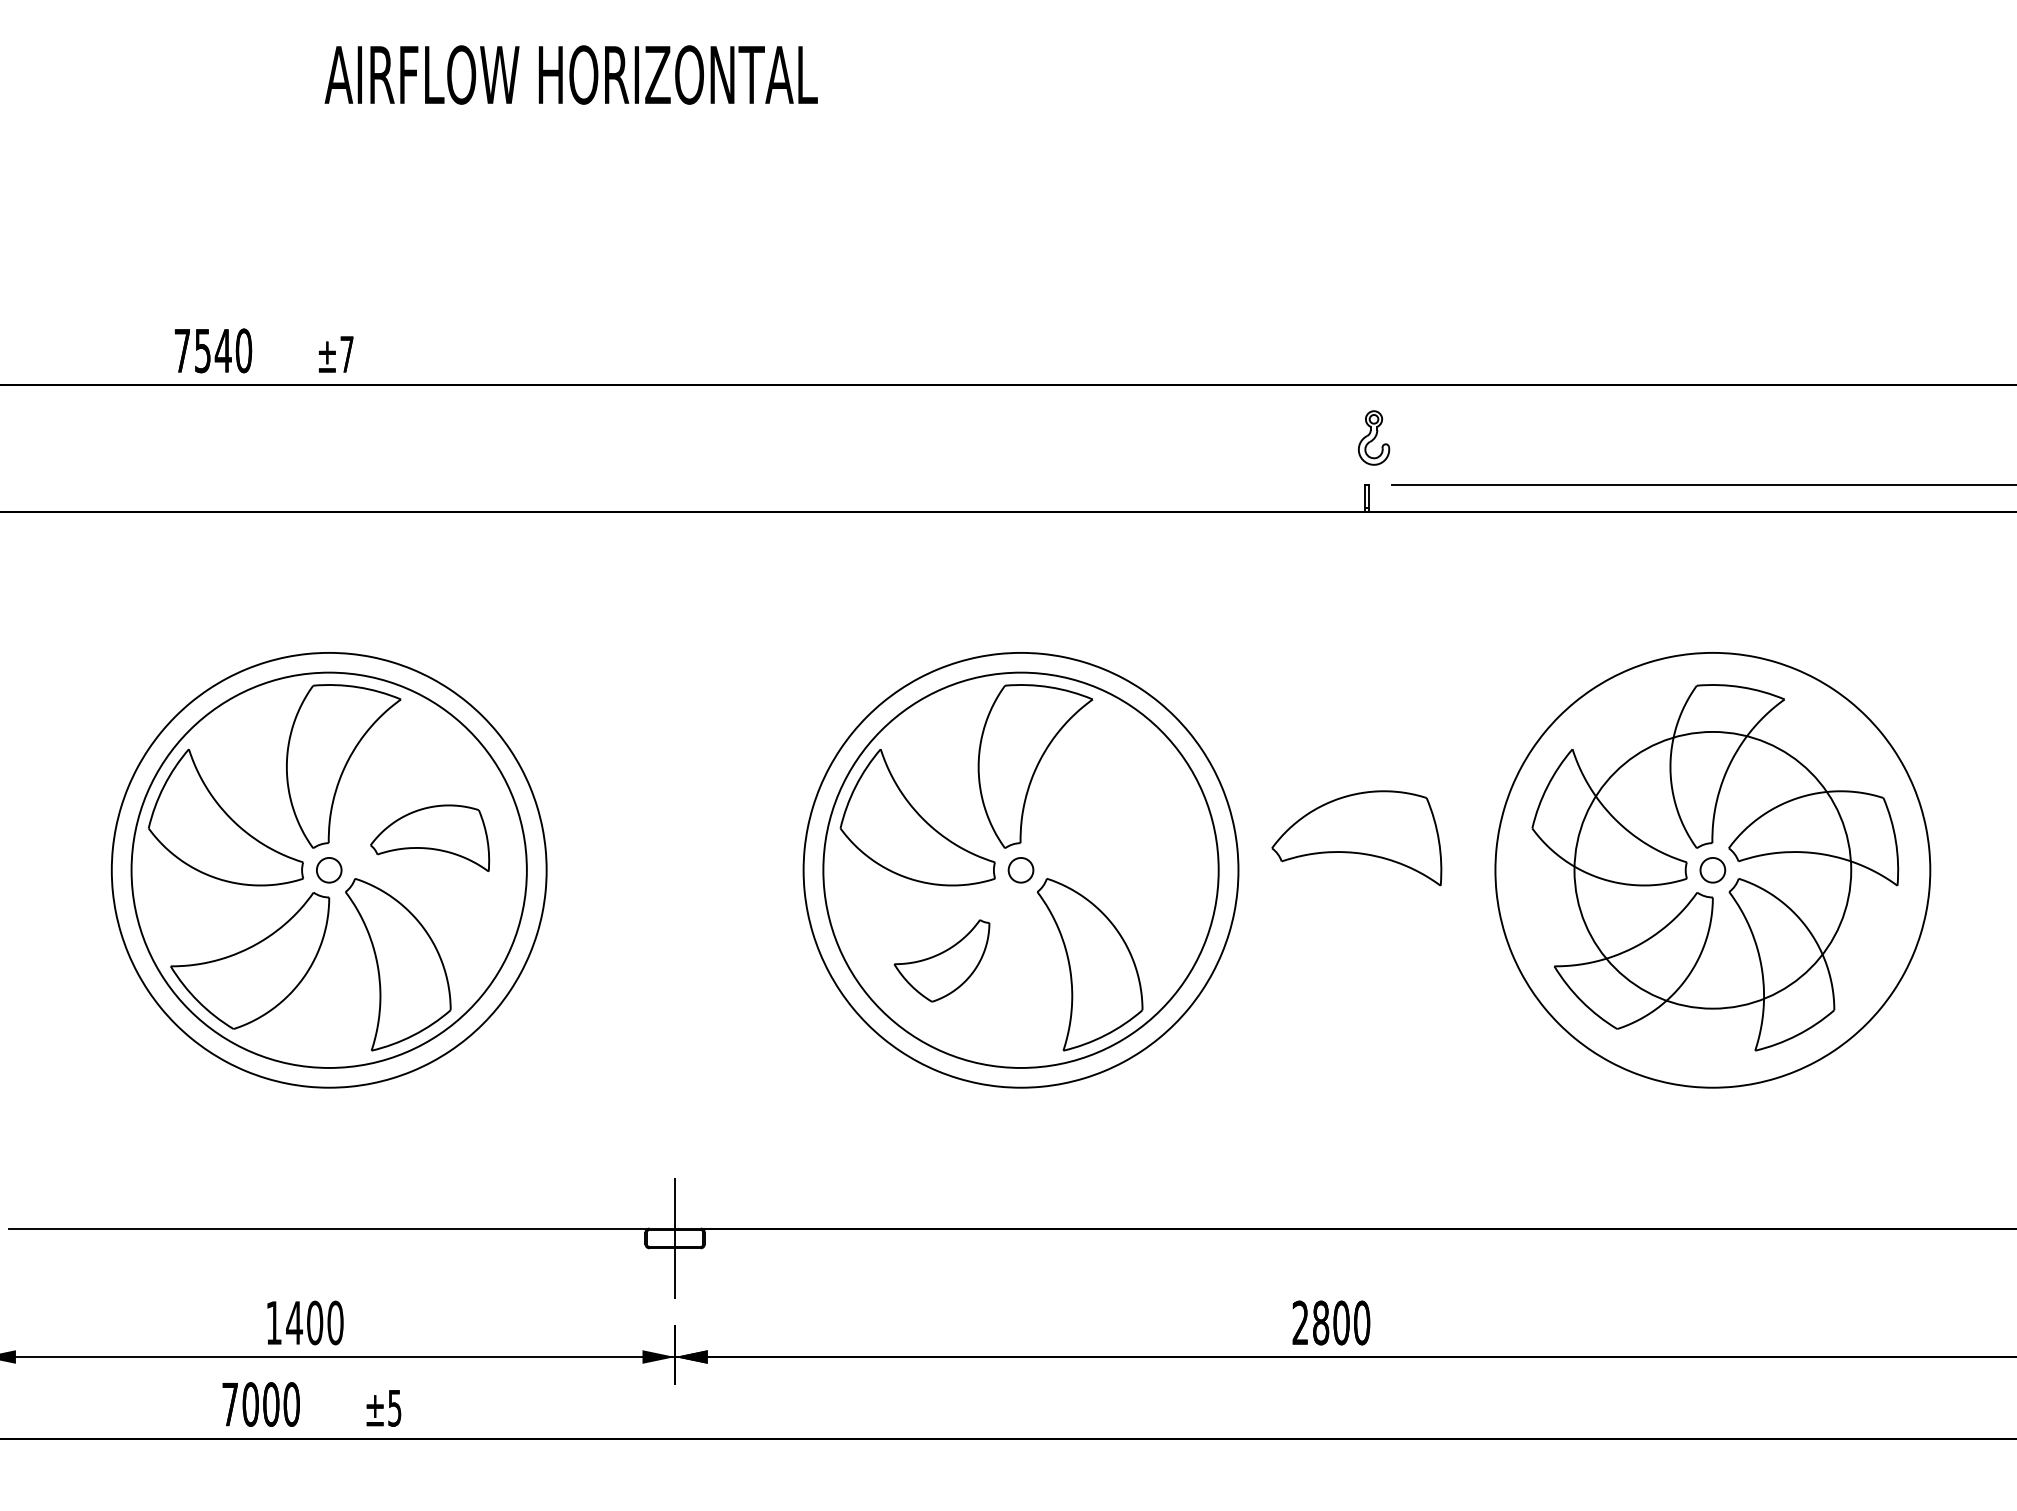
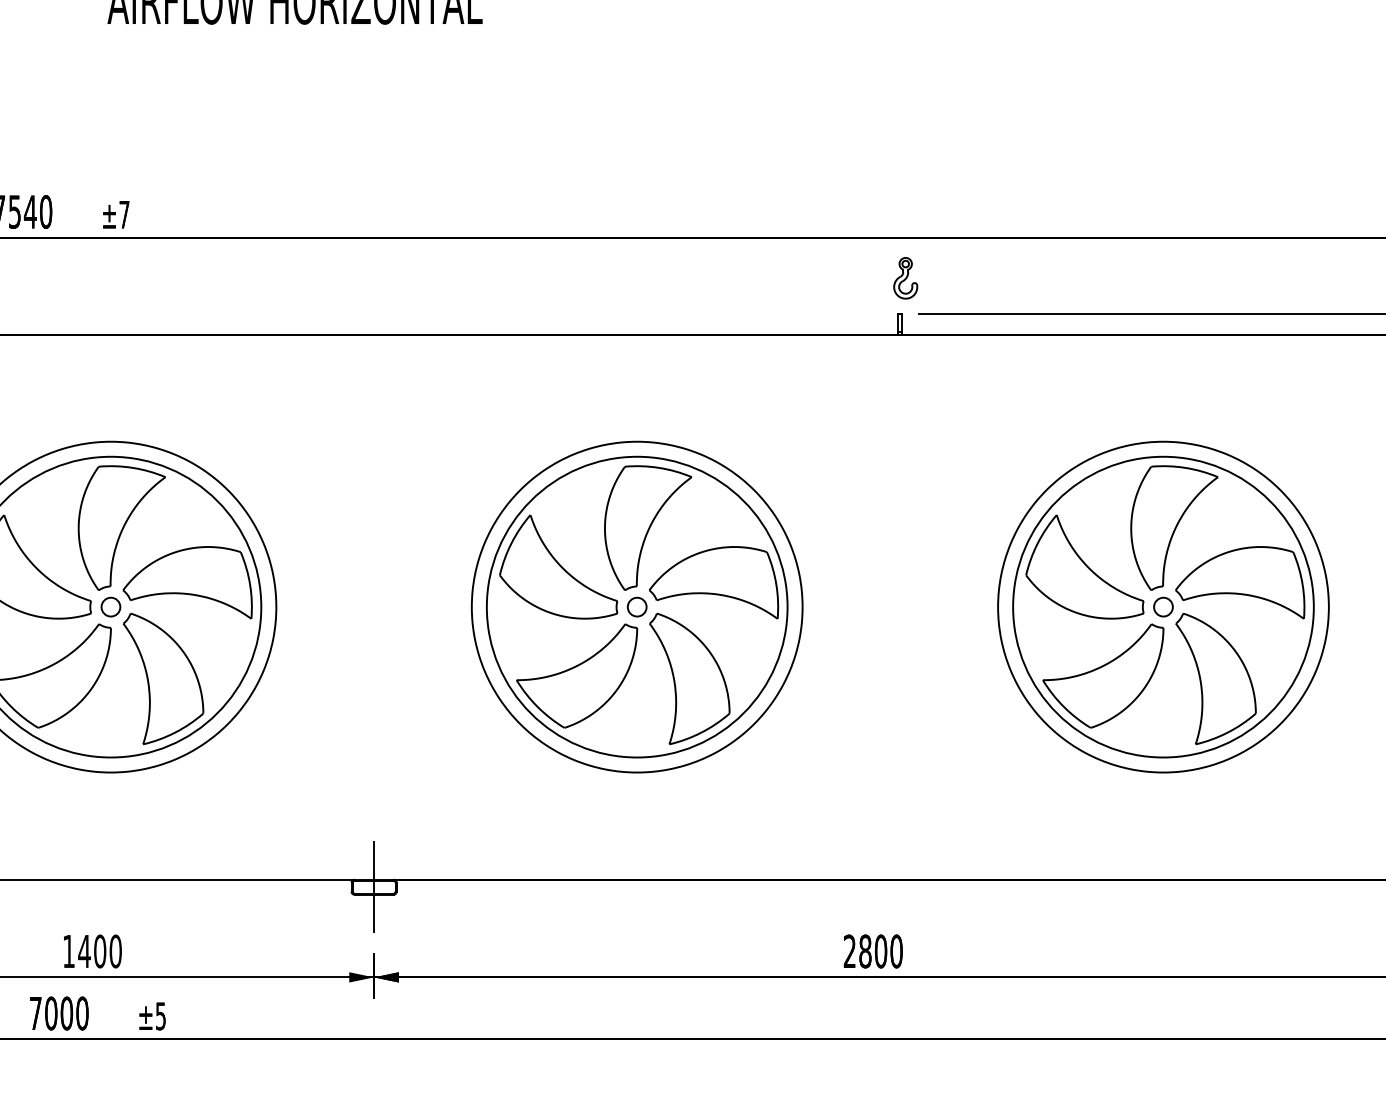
part: (429, 838) -> (187, 582), size x1.43
part: (1356, 838) -> (713, 582), moved
circle: (1712, 869) -> (1163, 606), size x1.43
part: (941, 960) -> (576, 675), size x1.67

